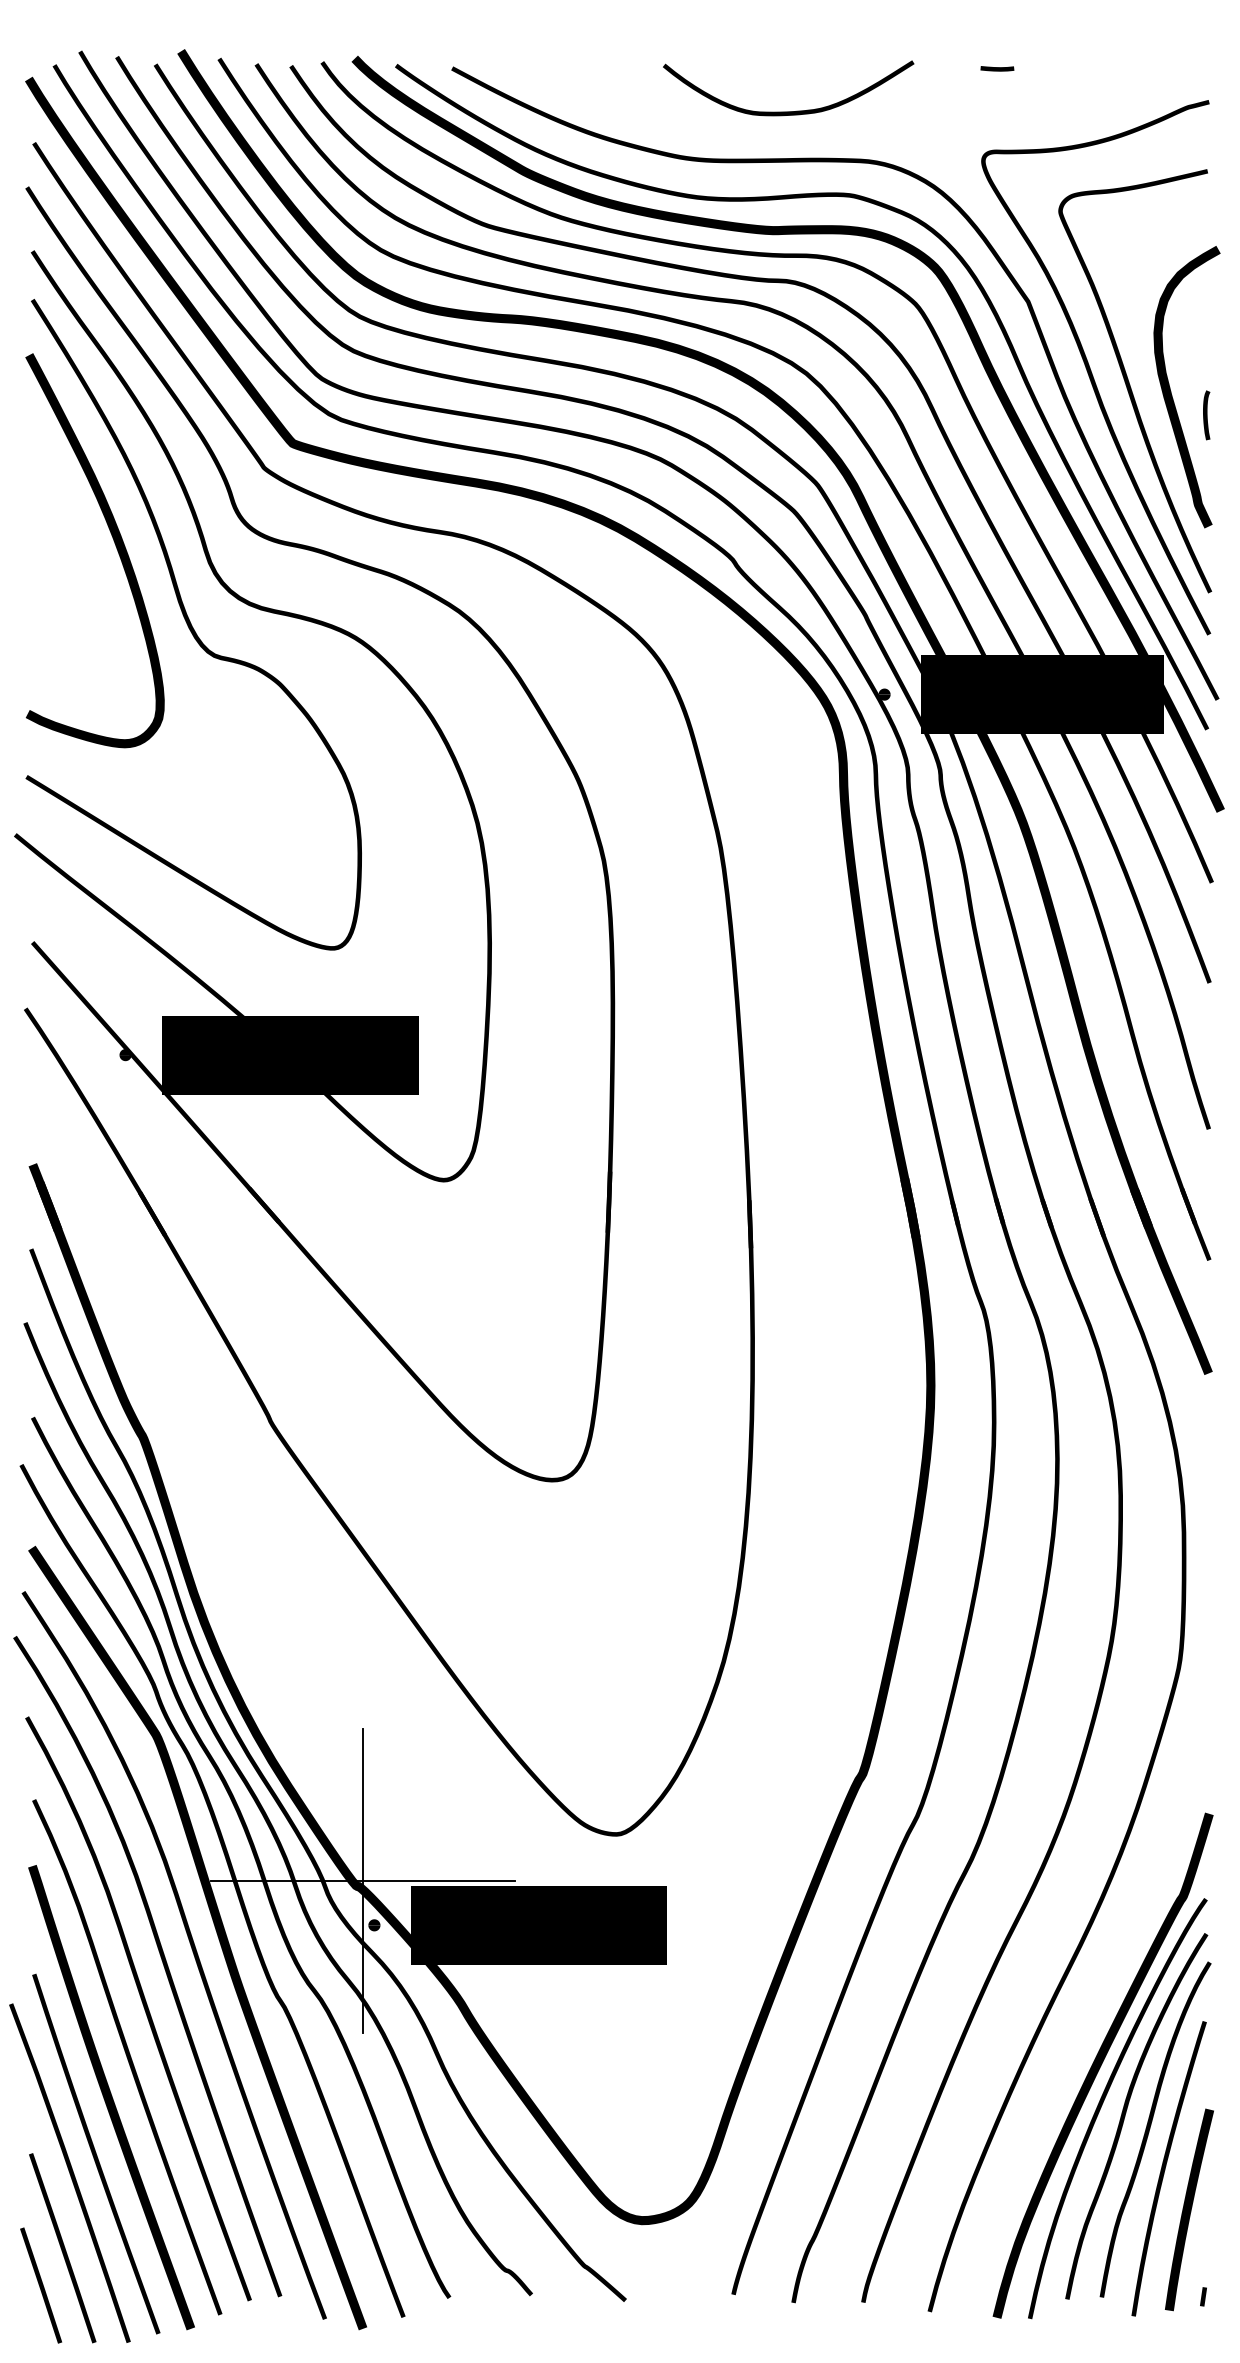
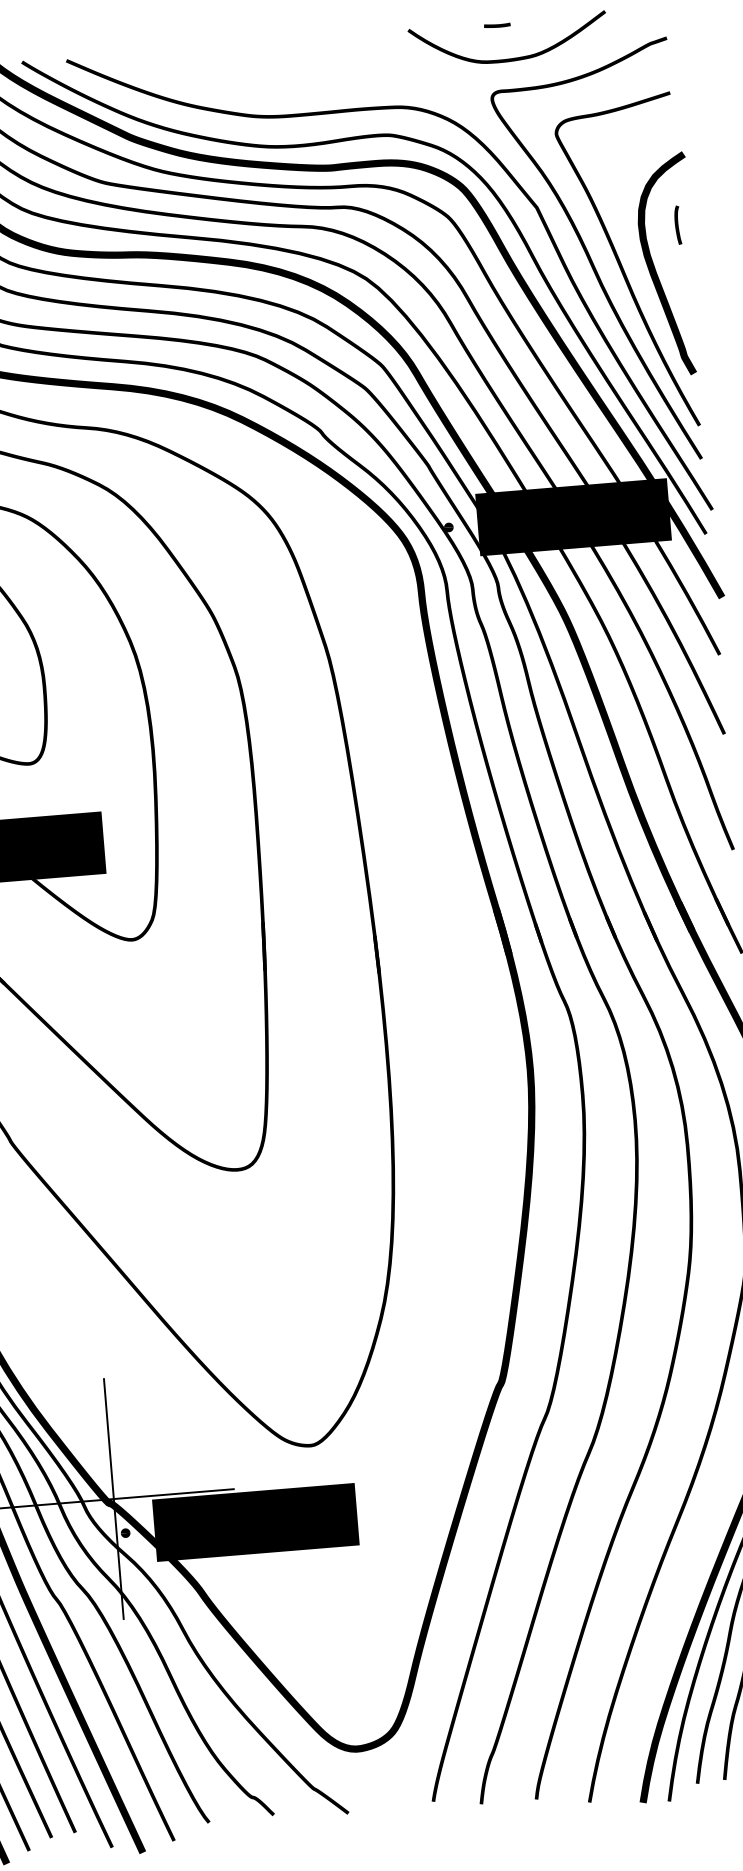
curve: (788, 111) -> (509, 58), moved
curve: (1206, 415) -> (677, 225), moved

